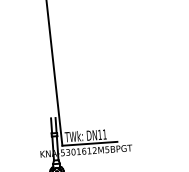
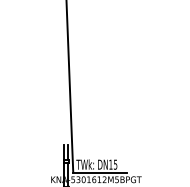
text: (104, 134) -> (115, 164), DN11 -> DN15

